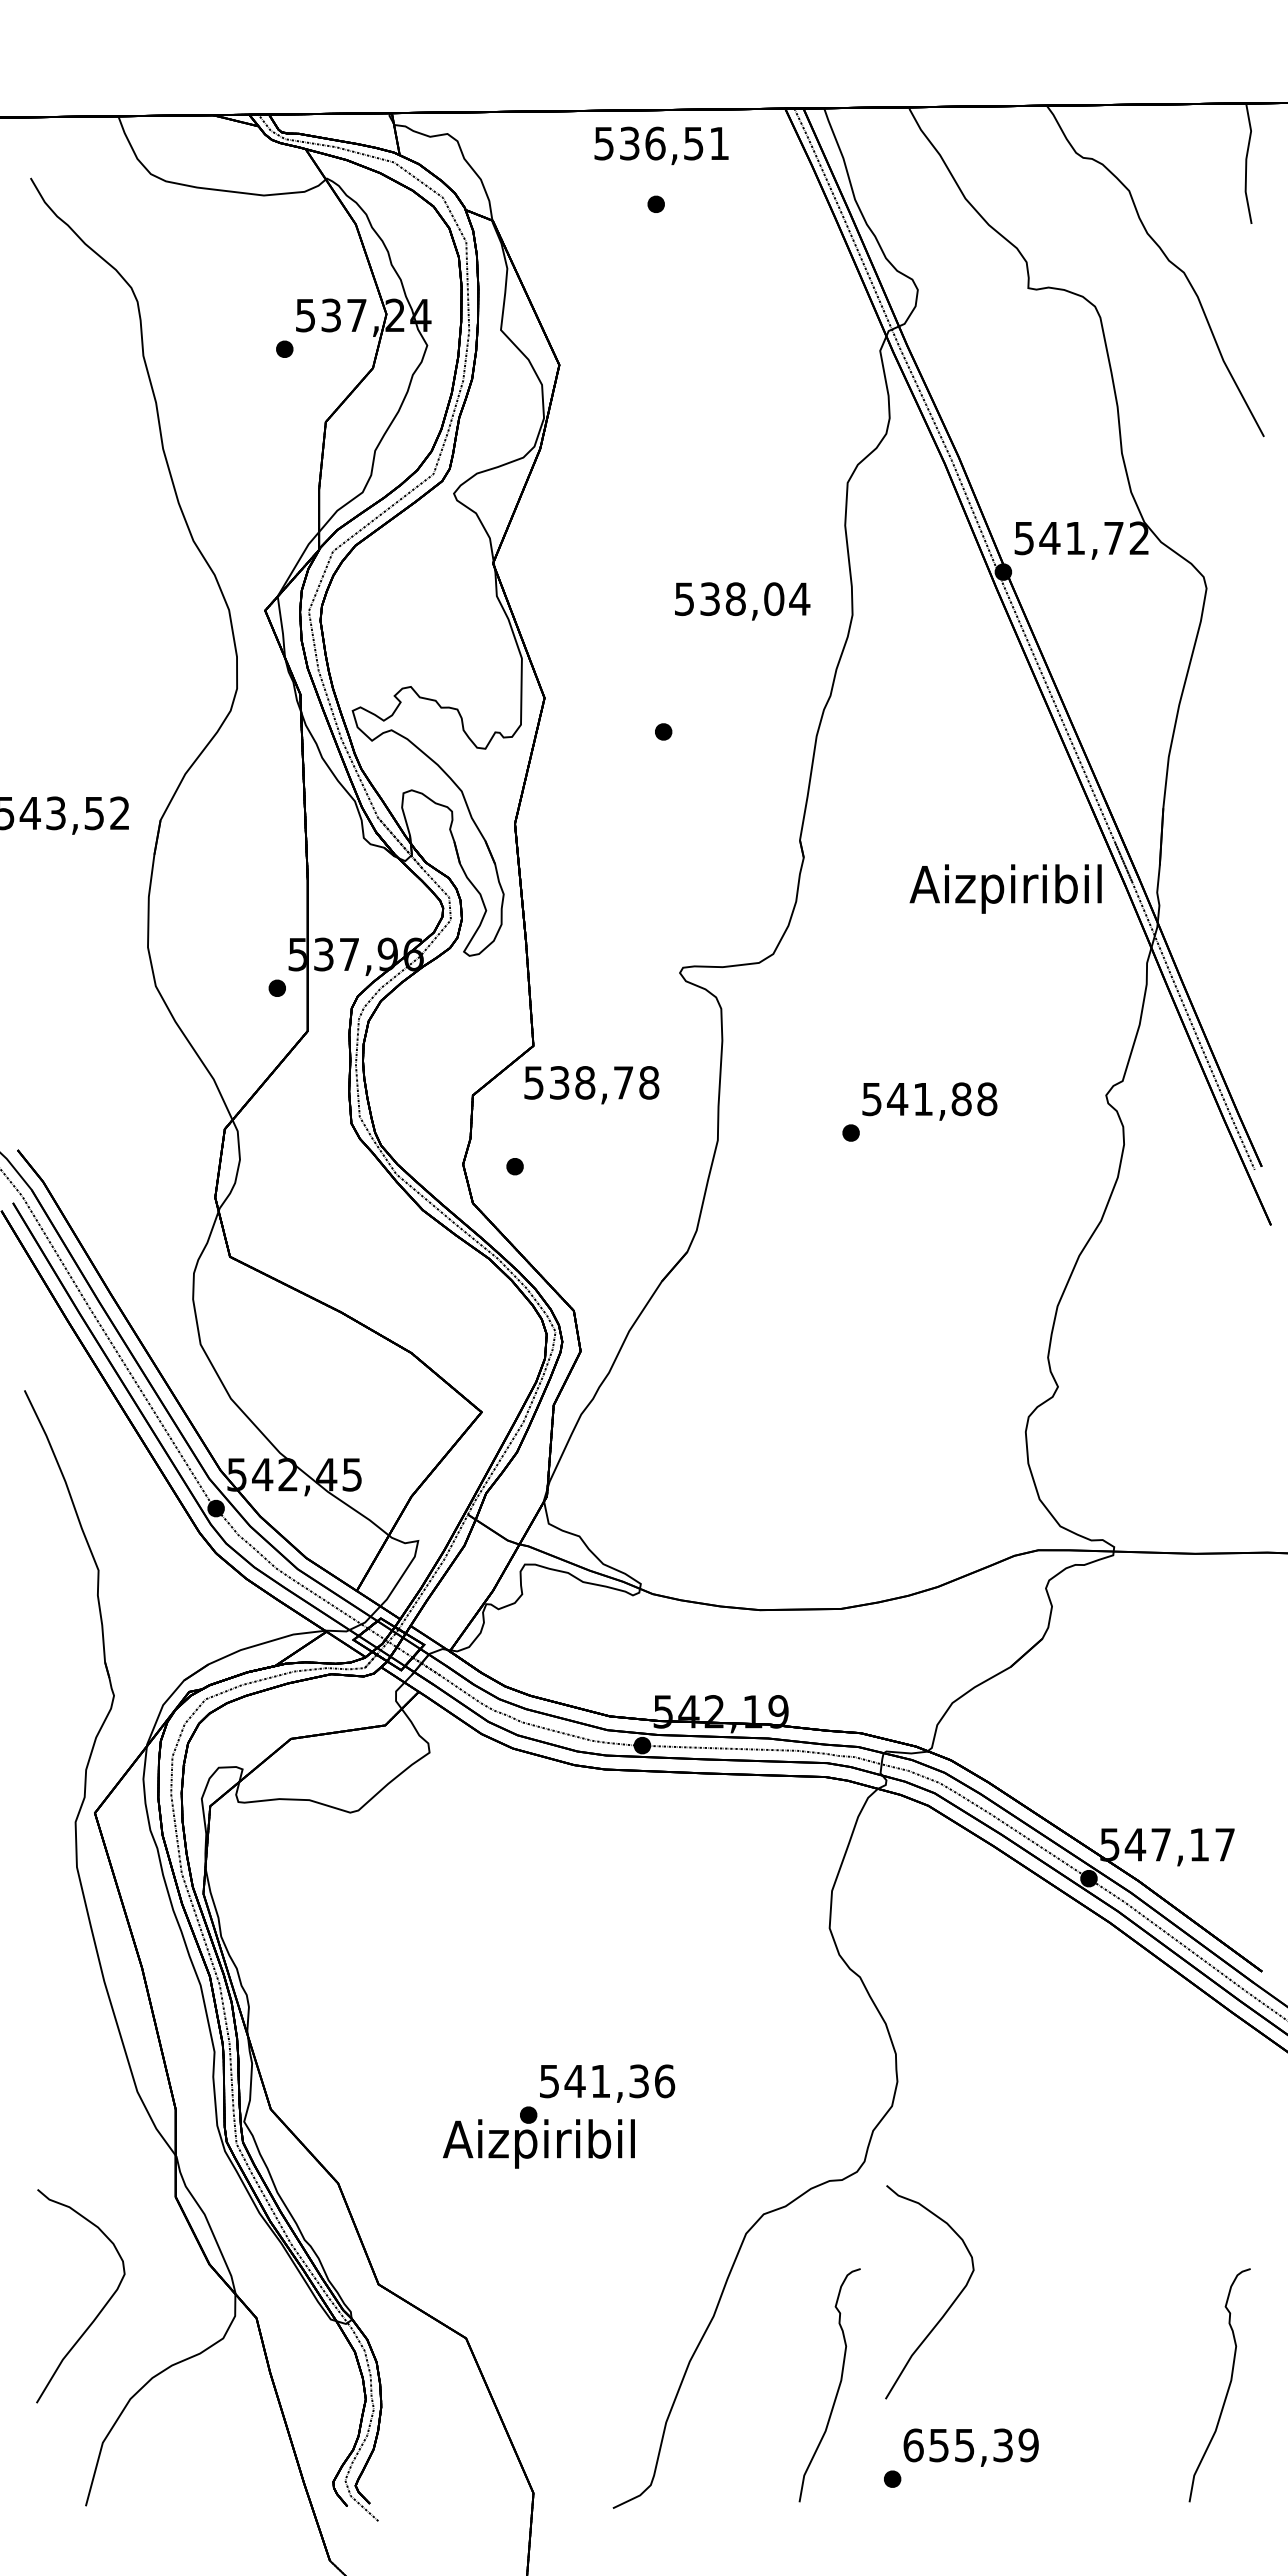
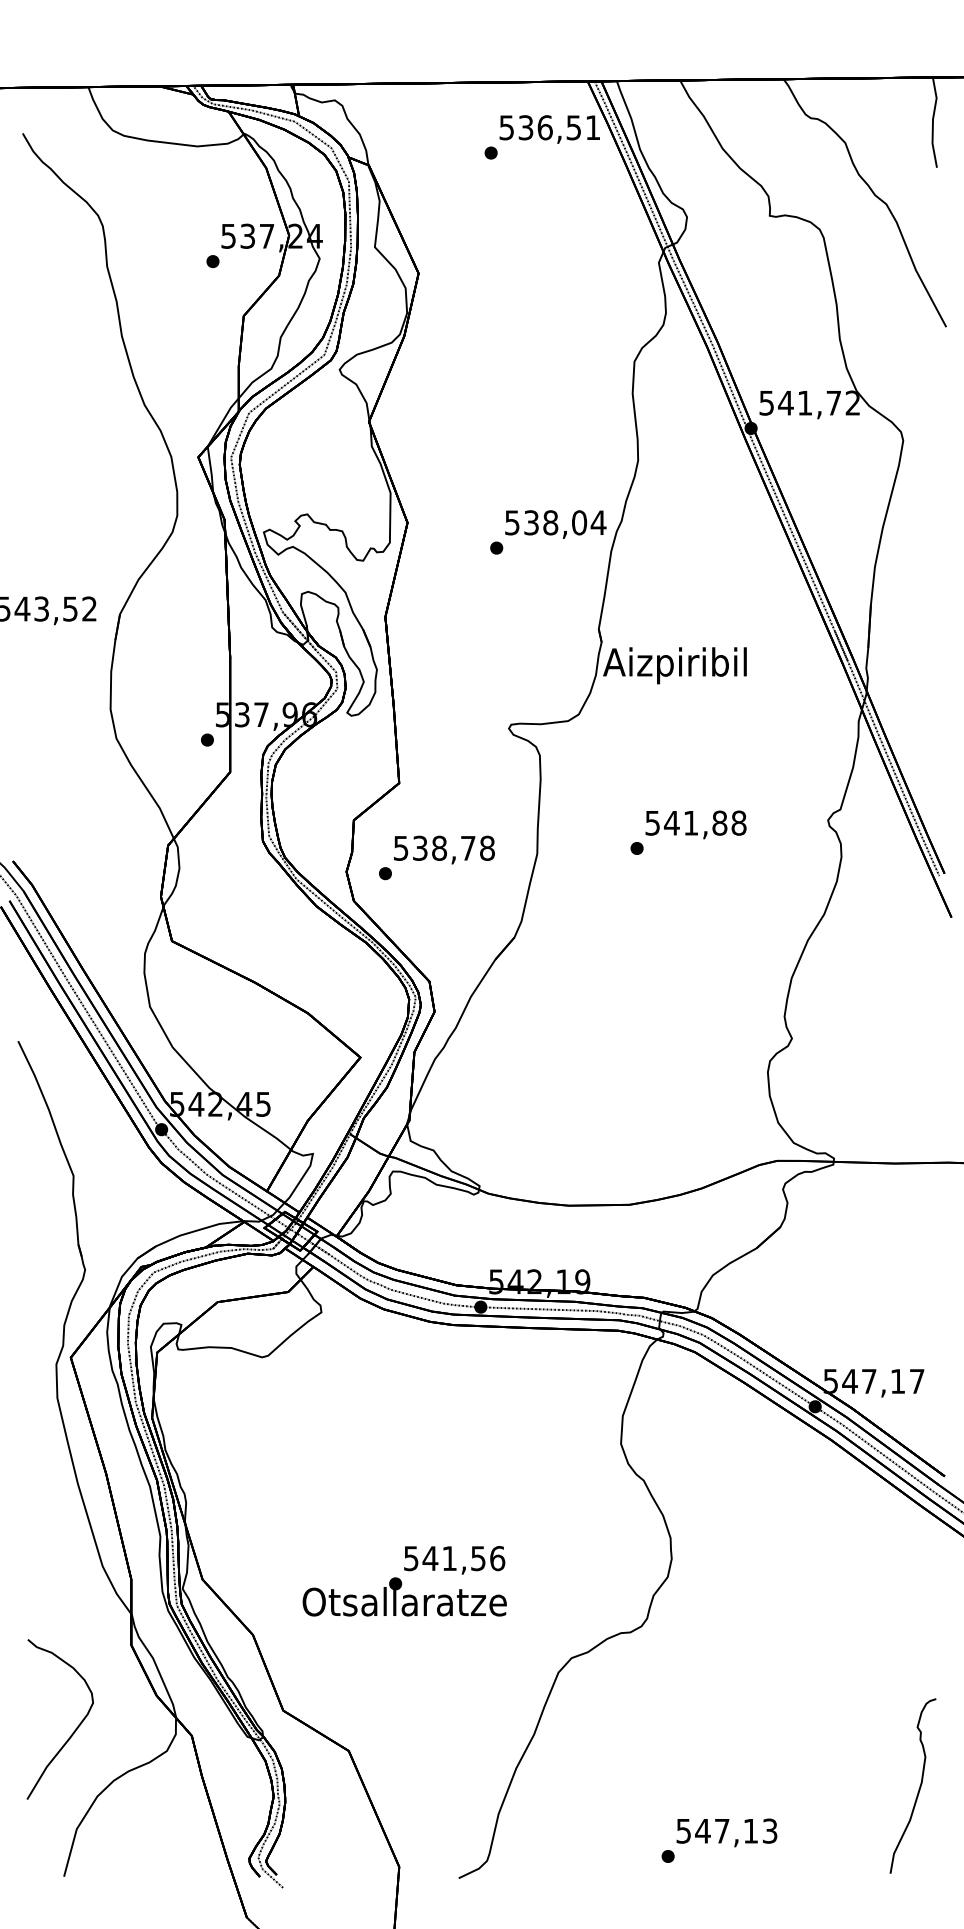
text: (661, 145) -> (549, 129), moved
text: (742, 601) -> (555, 524), moved
text: (1005, 888) -> (674, 665), moved
text: (591, 1085) -> (444, 850), moved
text: (639, 2080) -> (478, 1557), 541,36 -> 541,56
text: (540, 2143) -> (404, 1605), Aizpiribil -> Otsallaratze
part: (950, 2304) -> (711, 1725), removed
curve: (837, 2388) -> (626, 1788), removed
text: (970, 2445) -> (726, 1831), 655,39 -> 547,13

